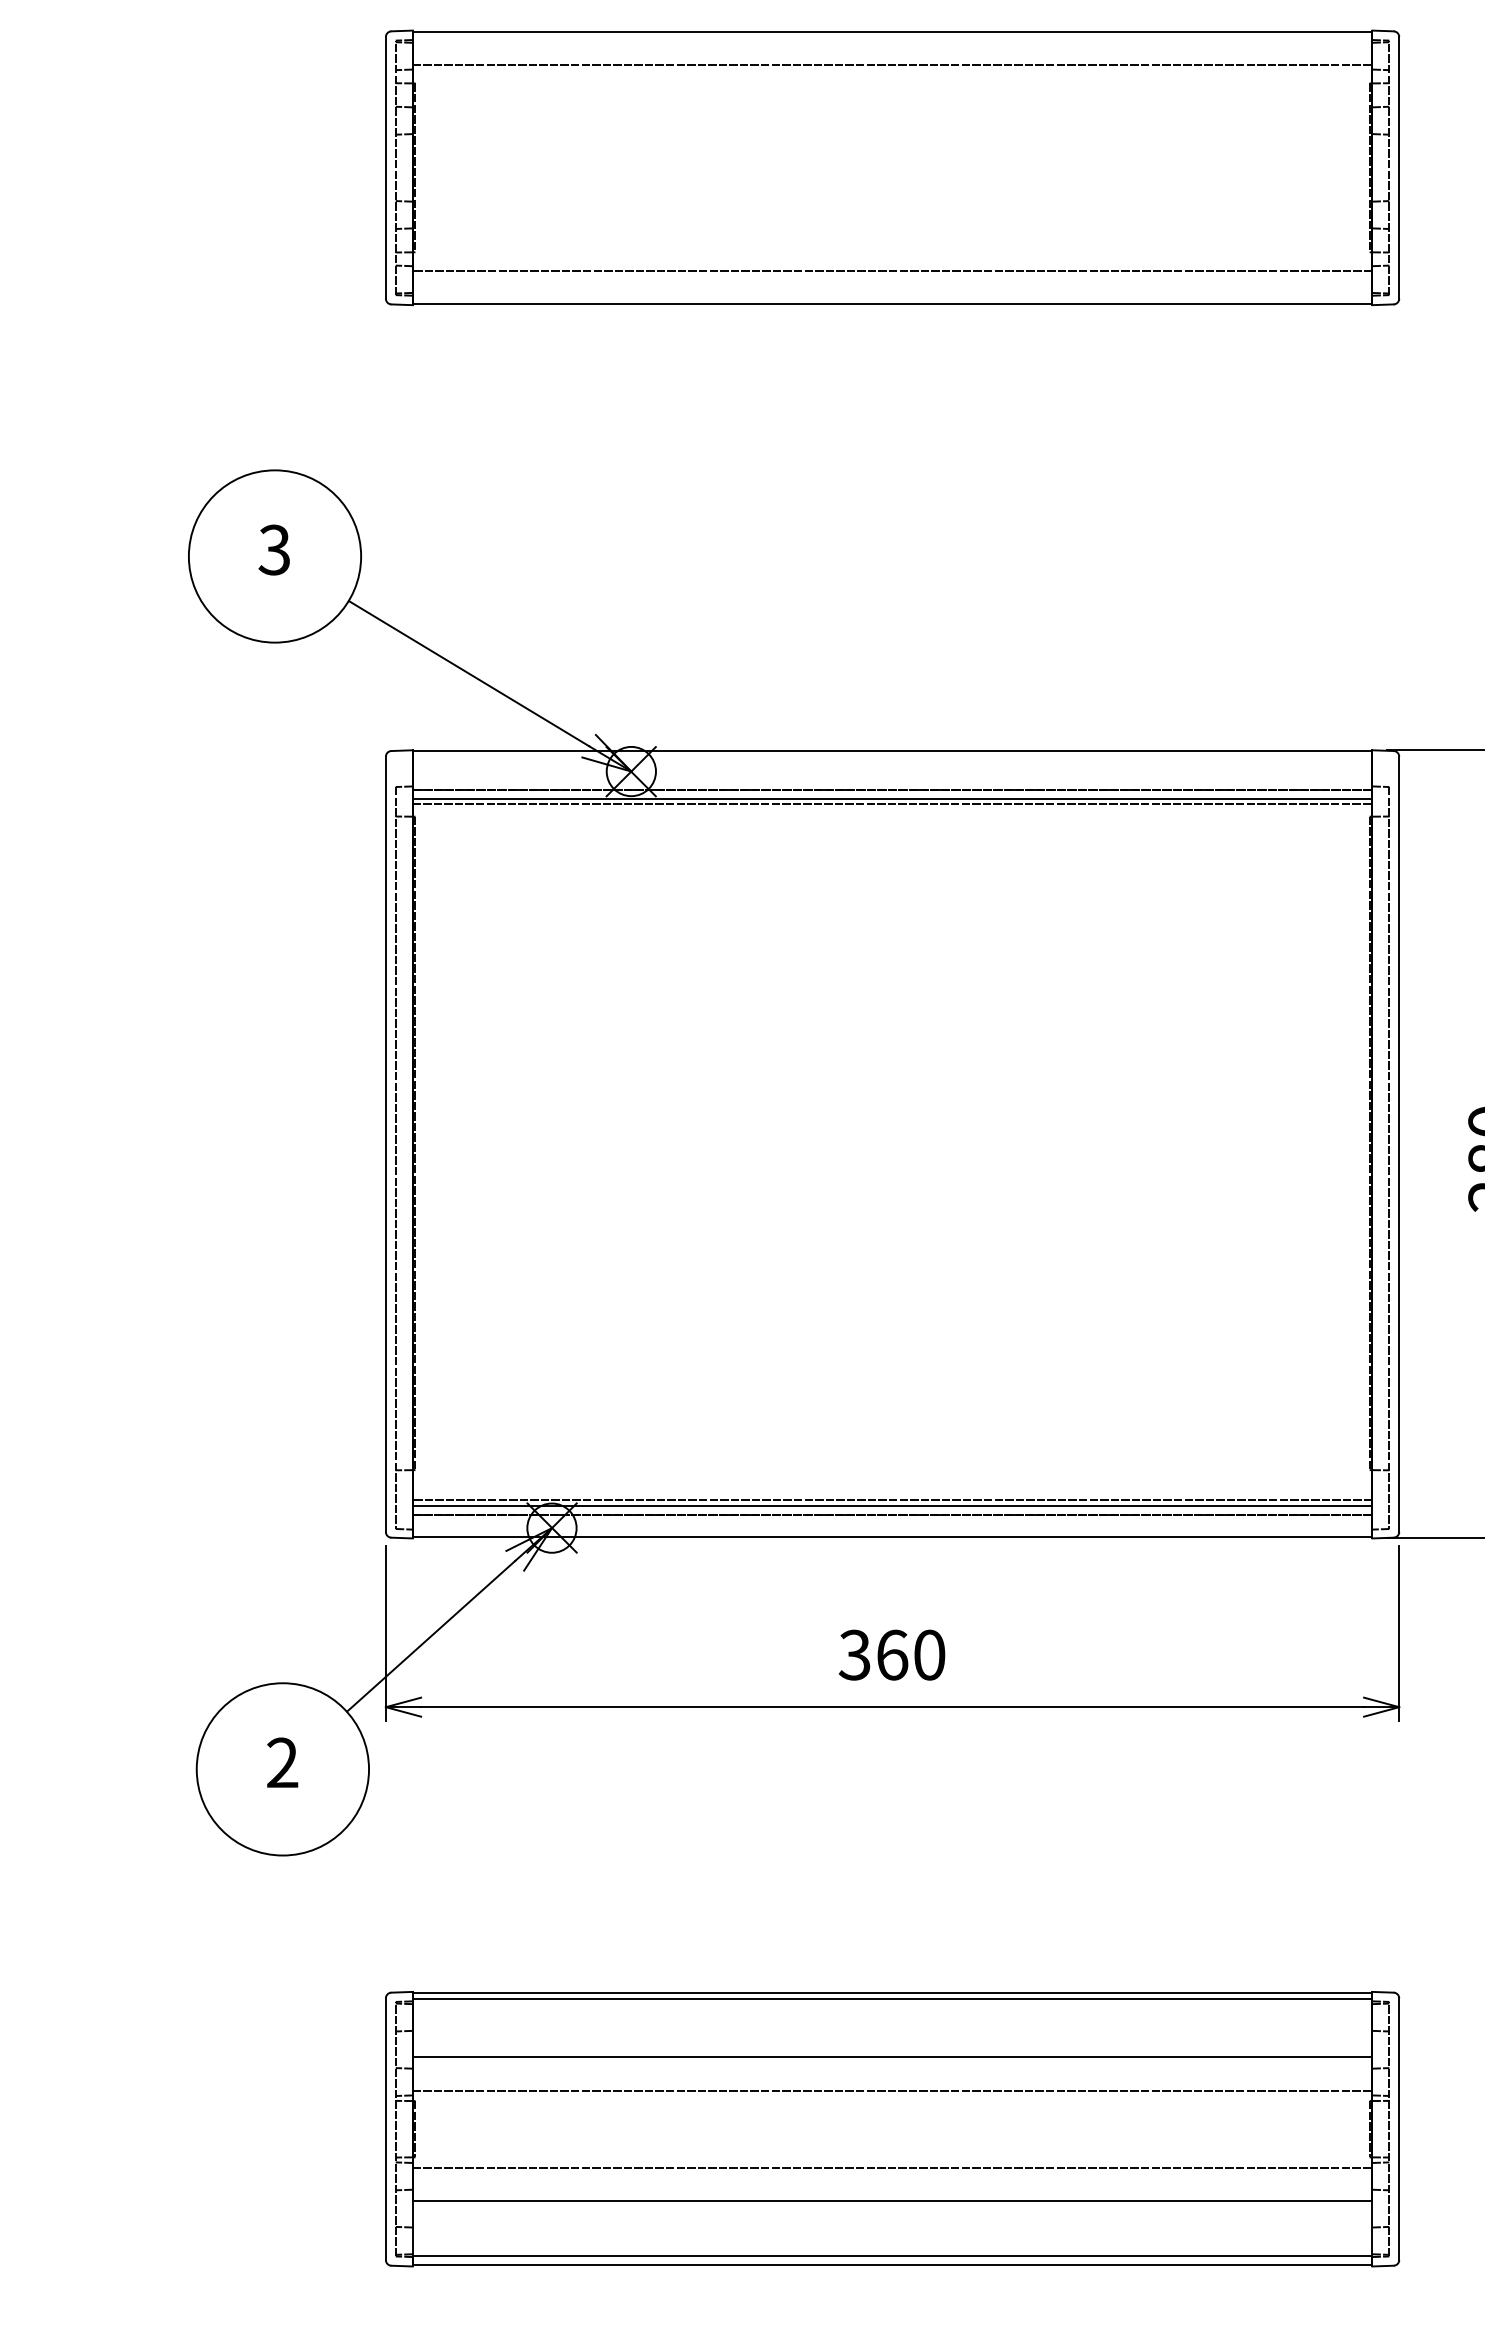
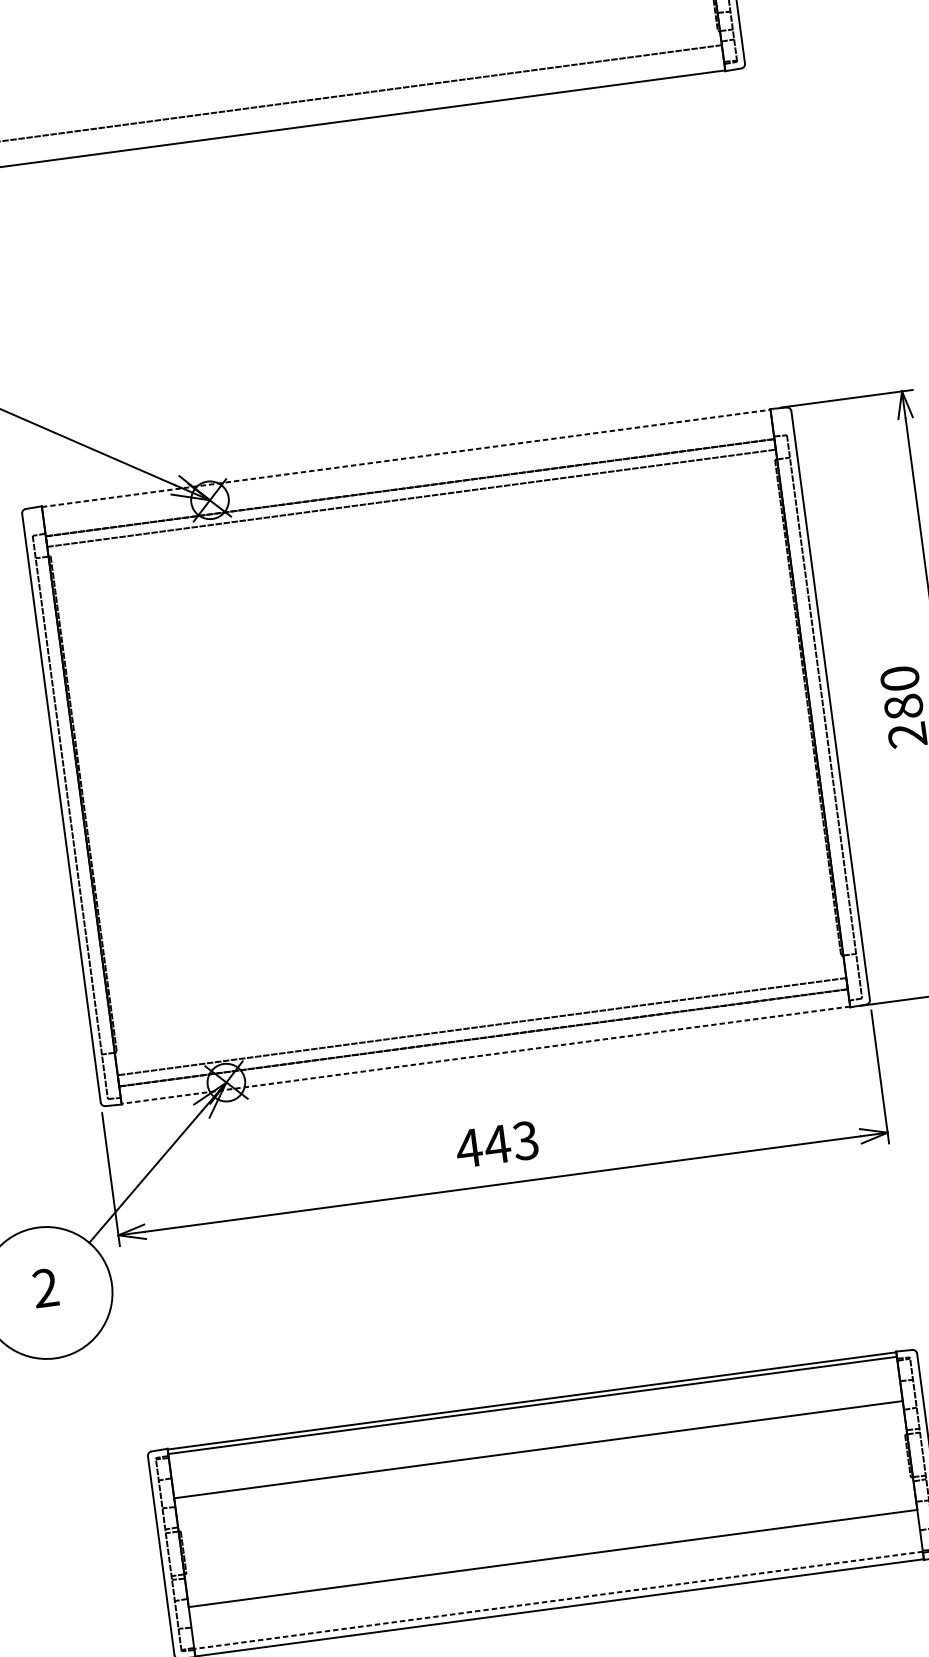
line: (892, 751) -> (406, 458), solid -> dashed
line: (892, 798) -> (410, 494), removed
line: (892, 1506) -> (482, 1031), removed
line: (892, 1537) -> (485, 1055), solid -> dashed
text: (891, 1654) -> (496, 1144), 360 -> 443
line: (892, 2090) -> (541, 1475), removed
line: (892, 2167) -> (549, 1533), removed
line: (892, 2255) -> (558, 1600), solid -> dashed

